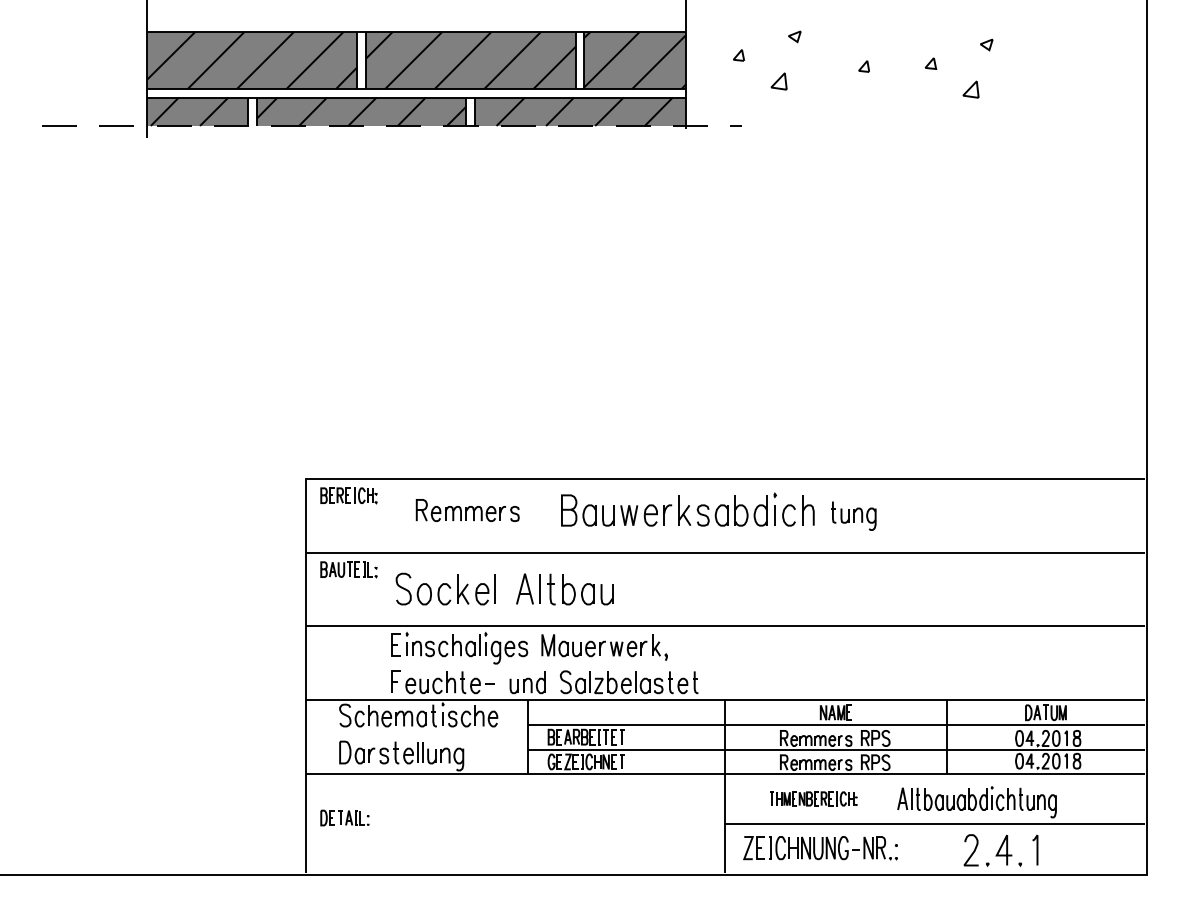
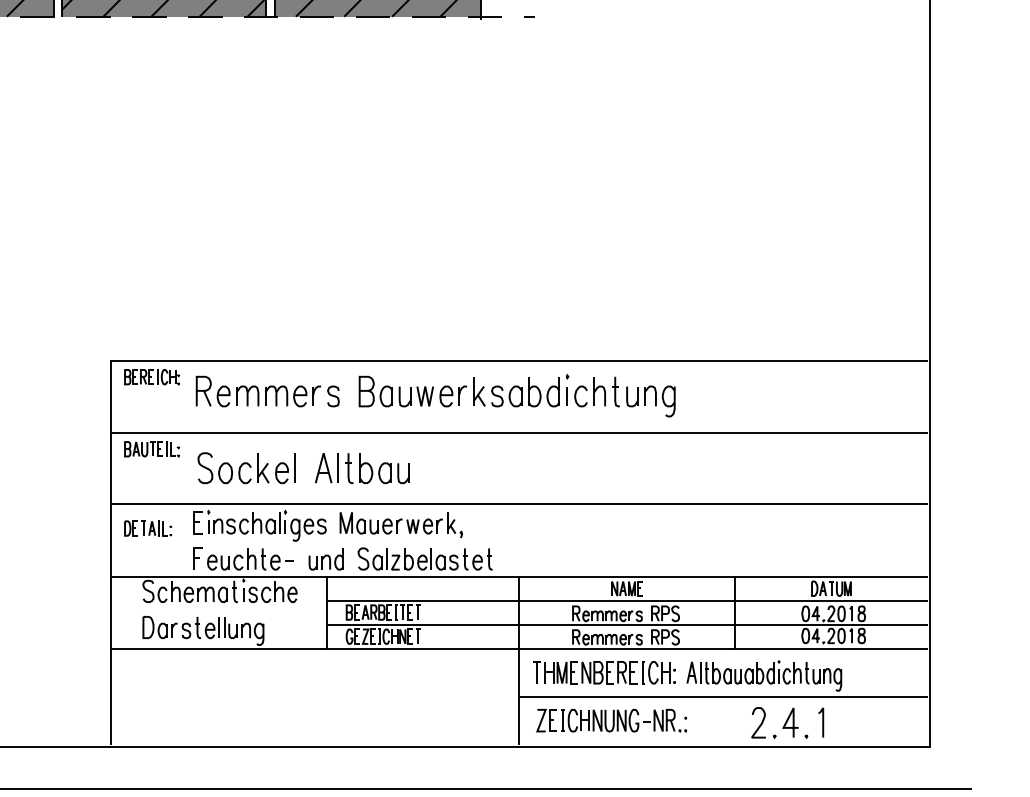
part: (467, 510) -> (267, 391), size x1.43
part: (853, 515) -> (643, 396), size x1.43
part: (813, 798) -> (604, 672), size x1.67
part: (344, 817) -> (147, 528), moved

